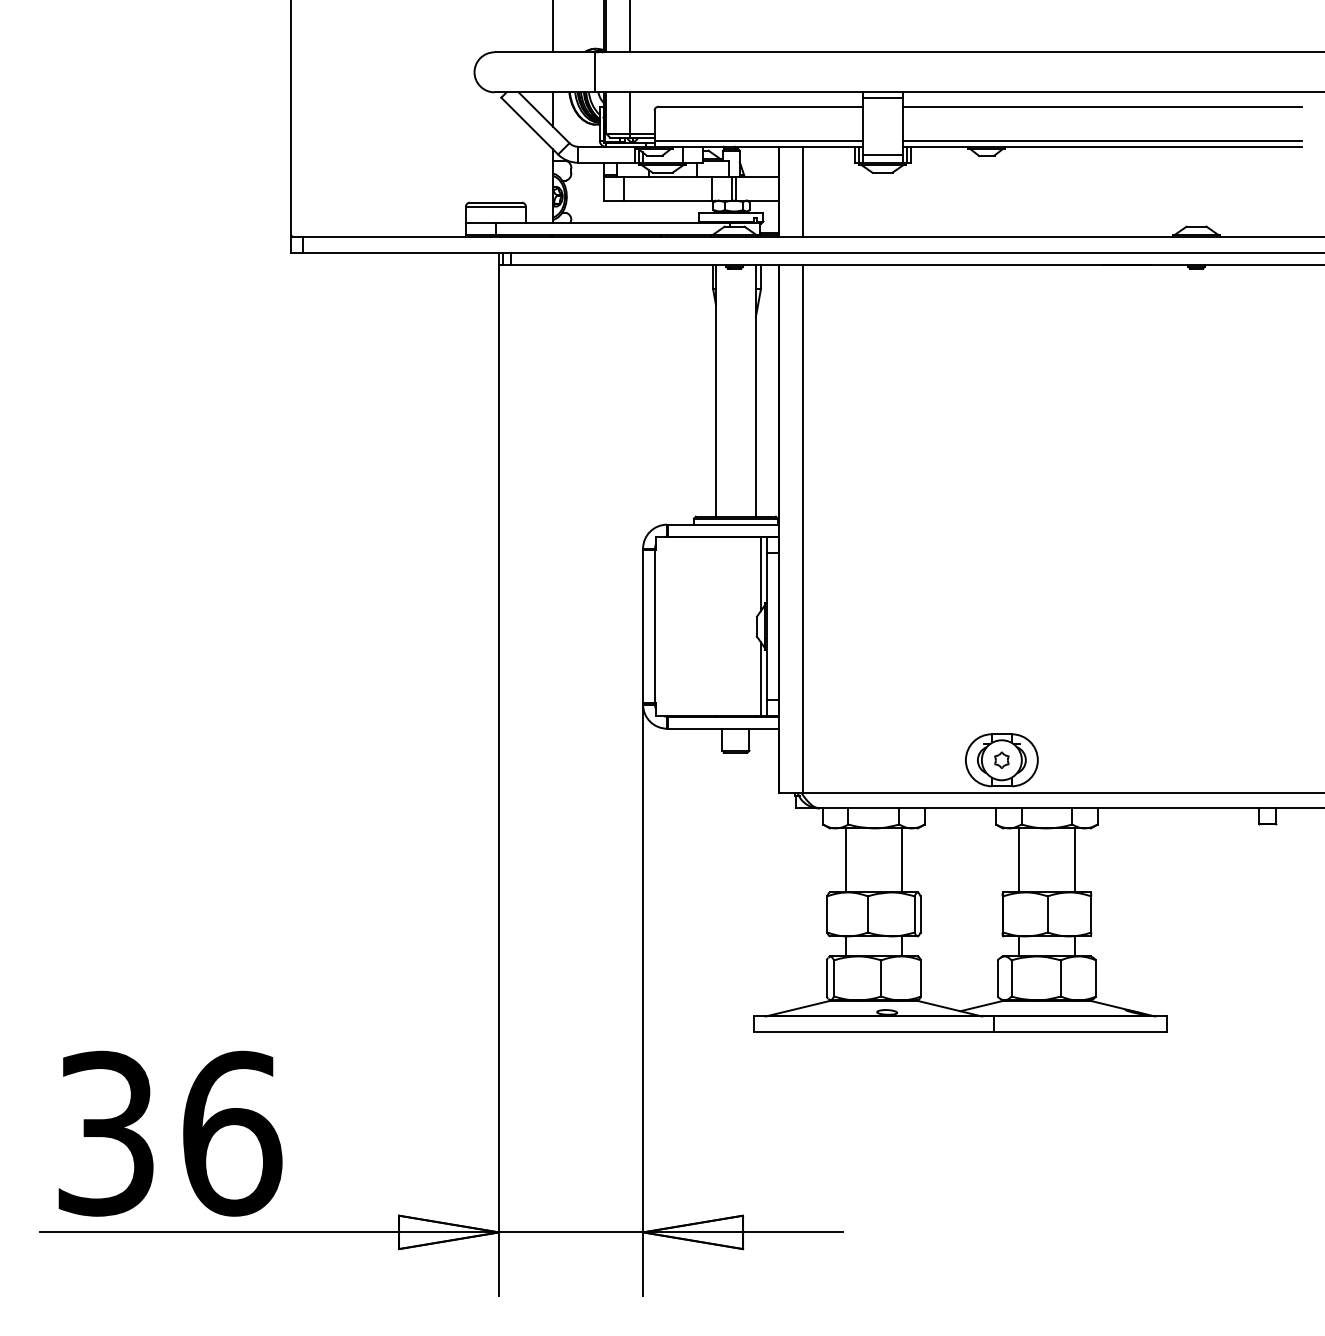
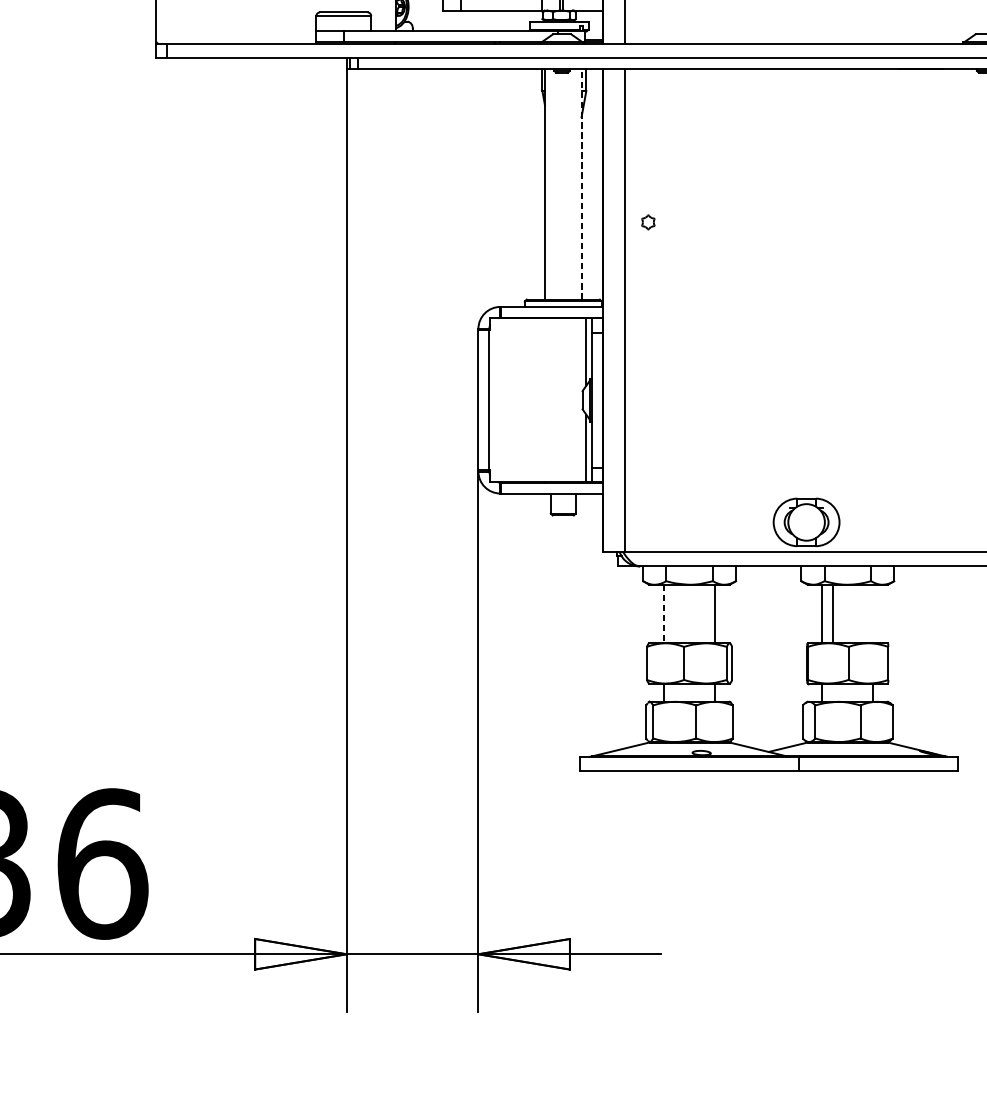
line: (755, 390) -> (581, 184), solid -> dashed
part: (1001, 759) -> (648, 221), moved
line: (845, 860) -> (663, 614), solid -> dashed
line: (1074, 860) -> (832, 614), moved

